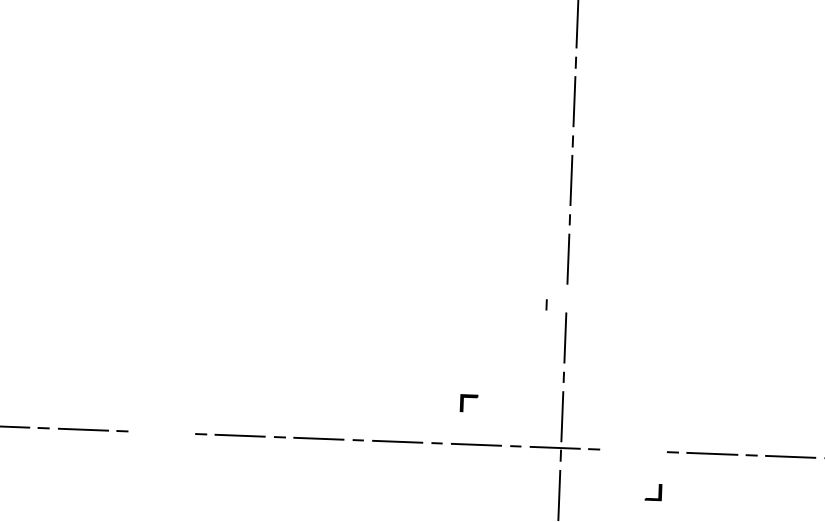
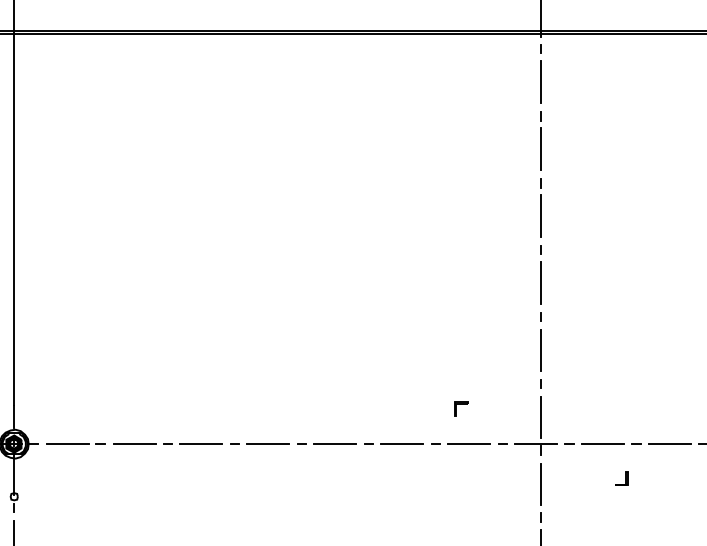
line: (545, 304) -> (540, 316), moved
line: (160, 433) -> (200, 444), added
line: (634, 451) -> (603, 444), added

